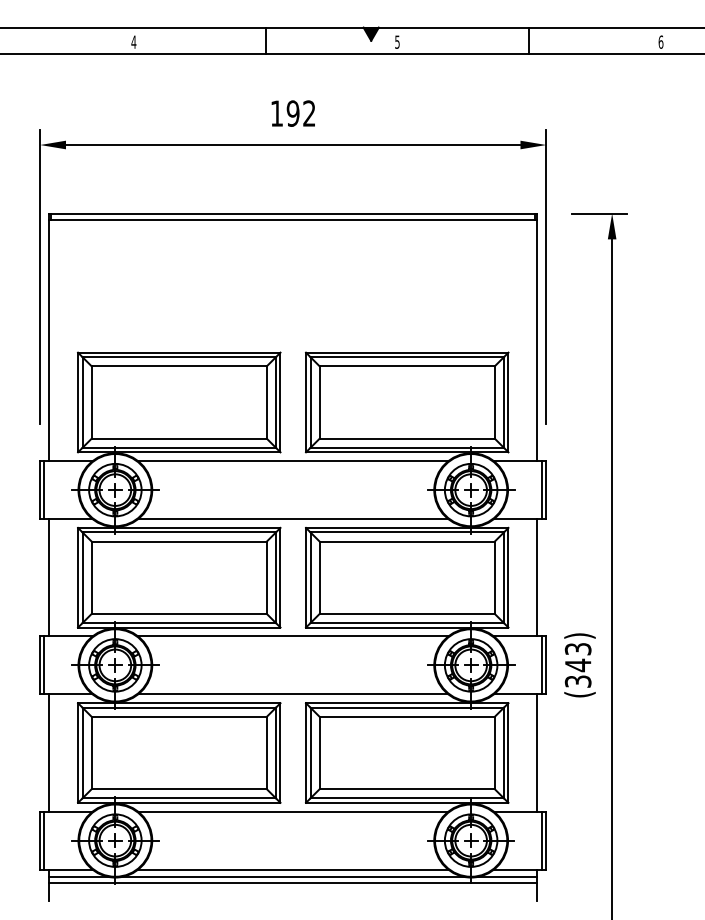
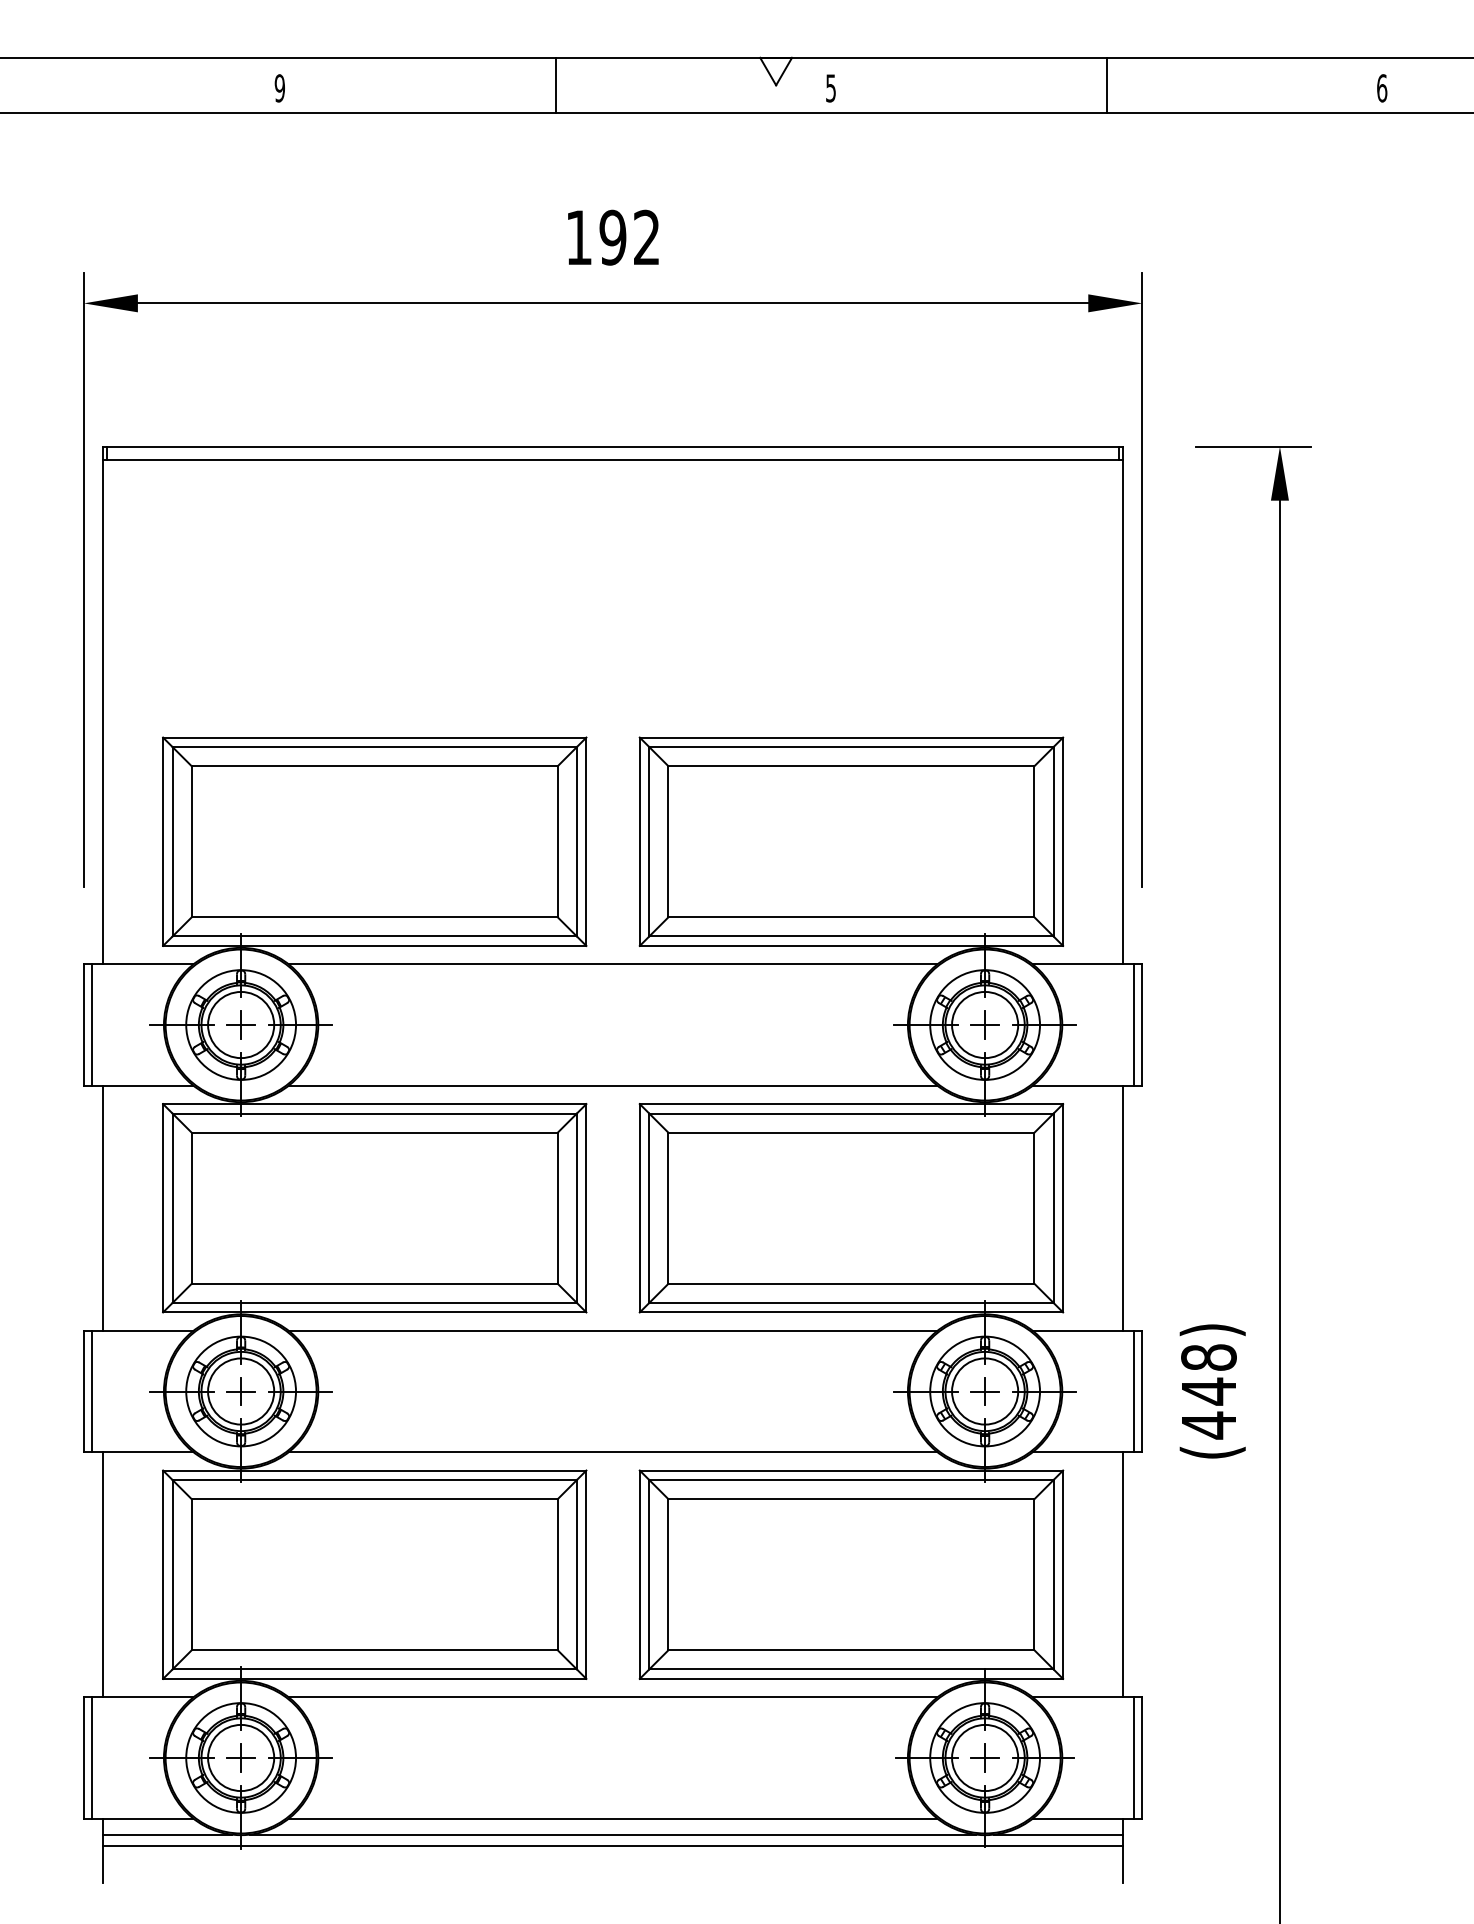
fill: (370, 33) -> (774, 70), removed
text: (133, 41) -> (279, 86), 4 -> 9
text: (577, 665) -> (1207, 1391), (343) -> (448)

